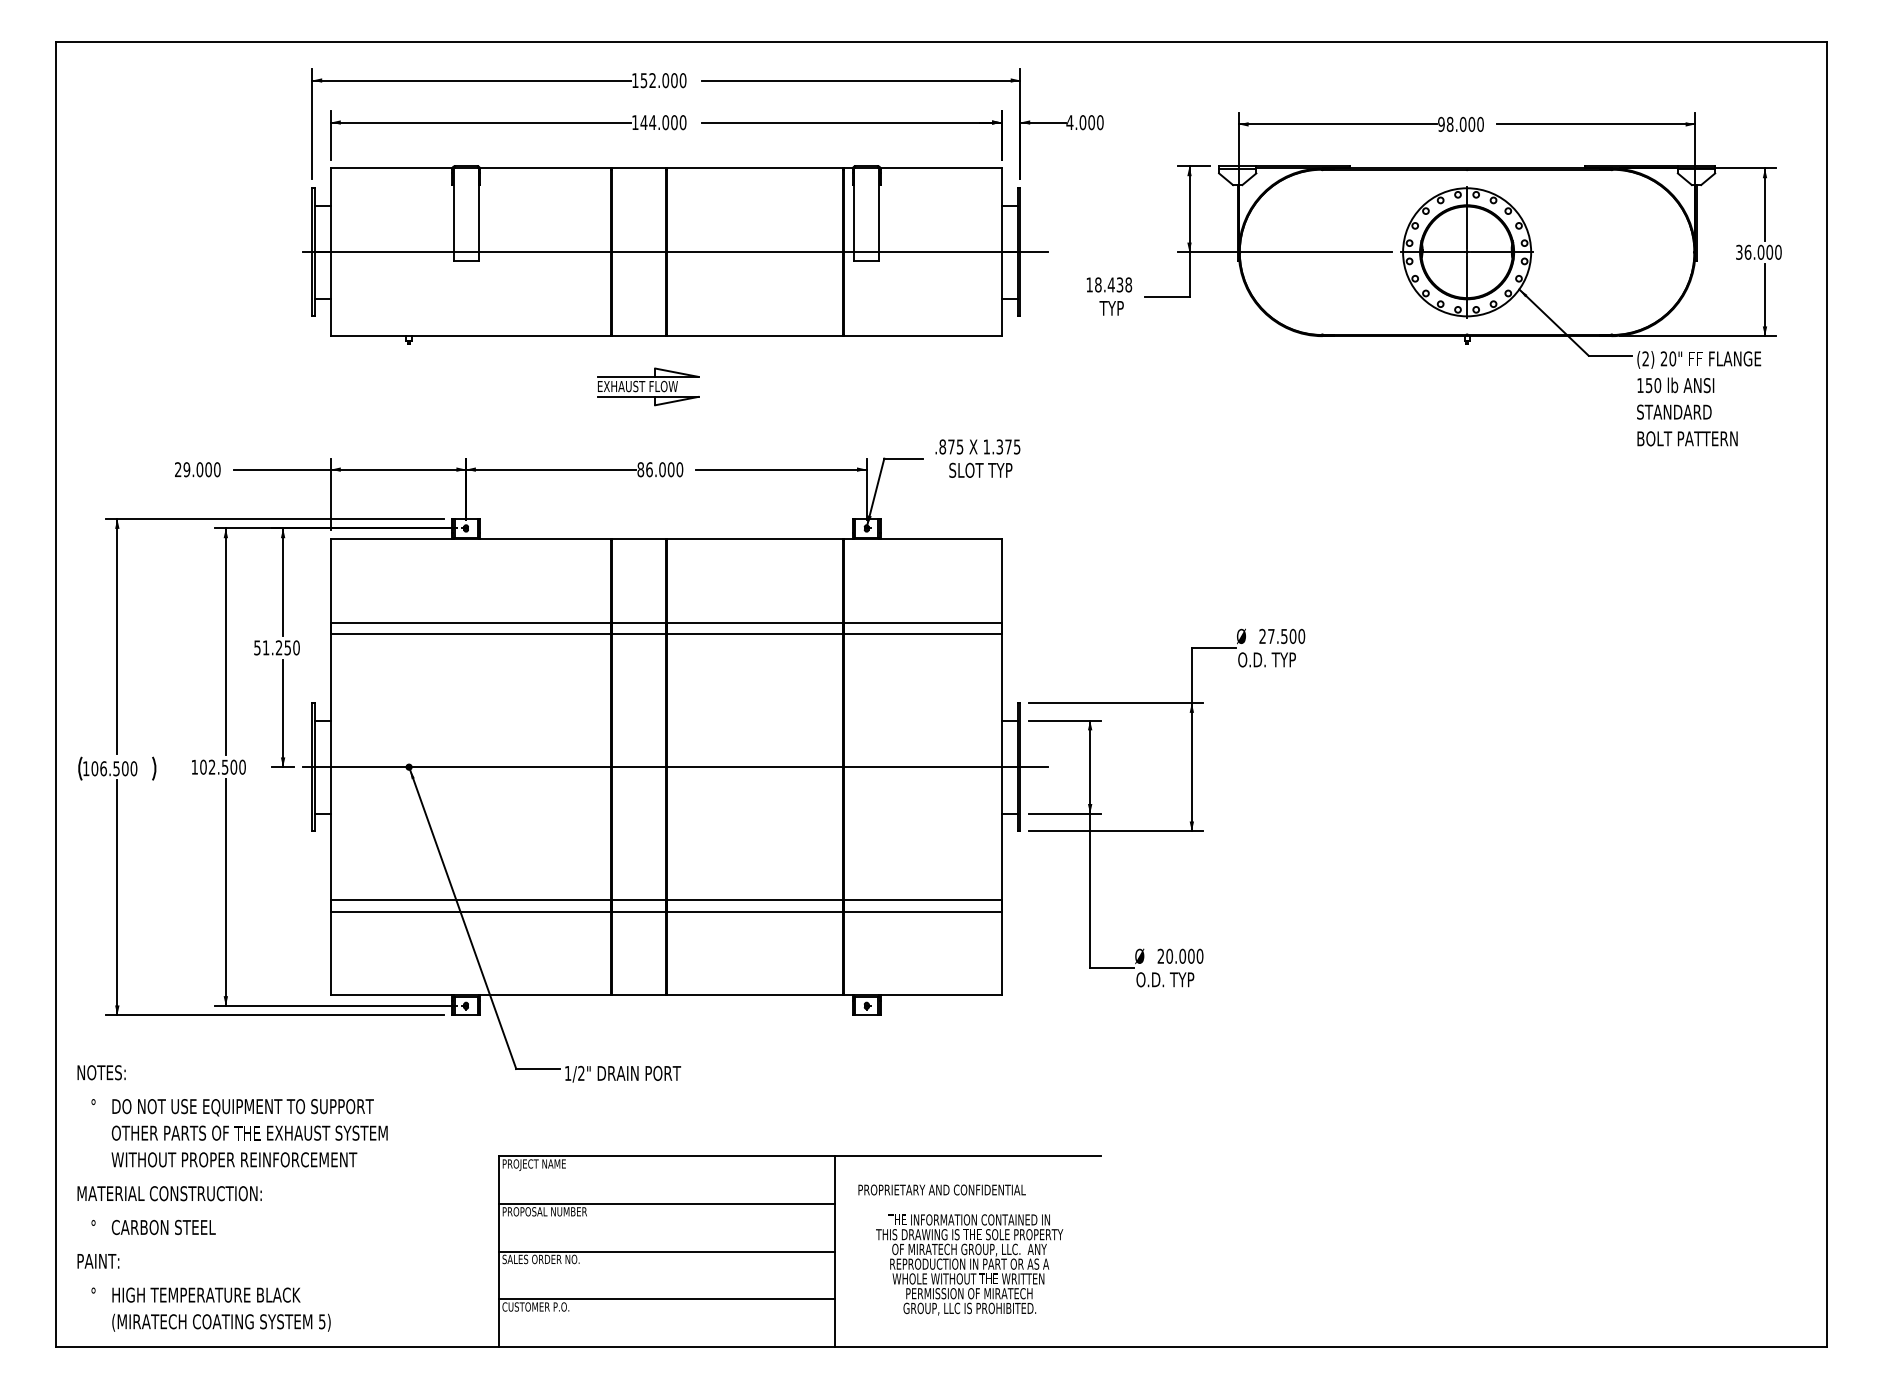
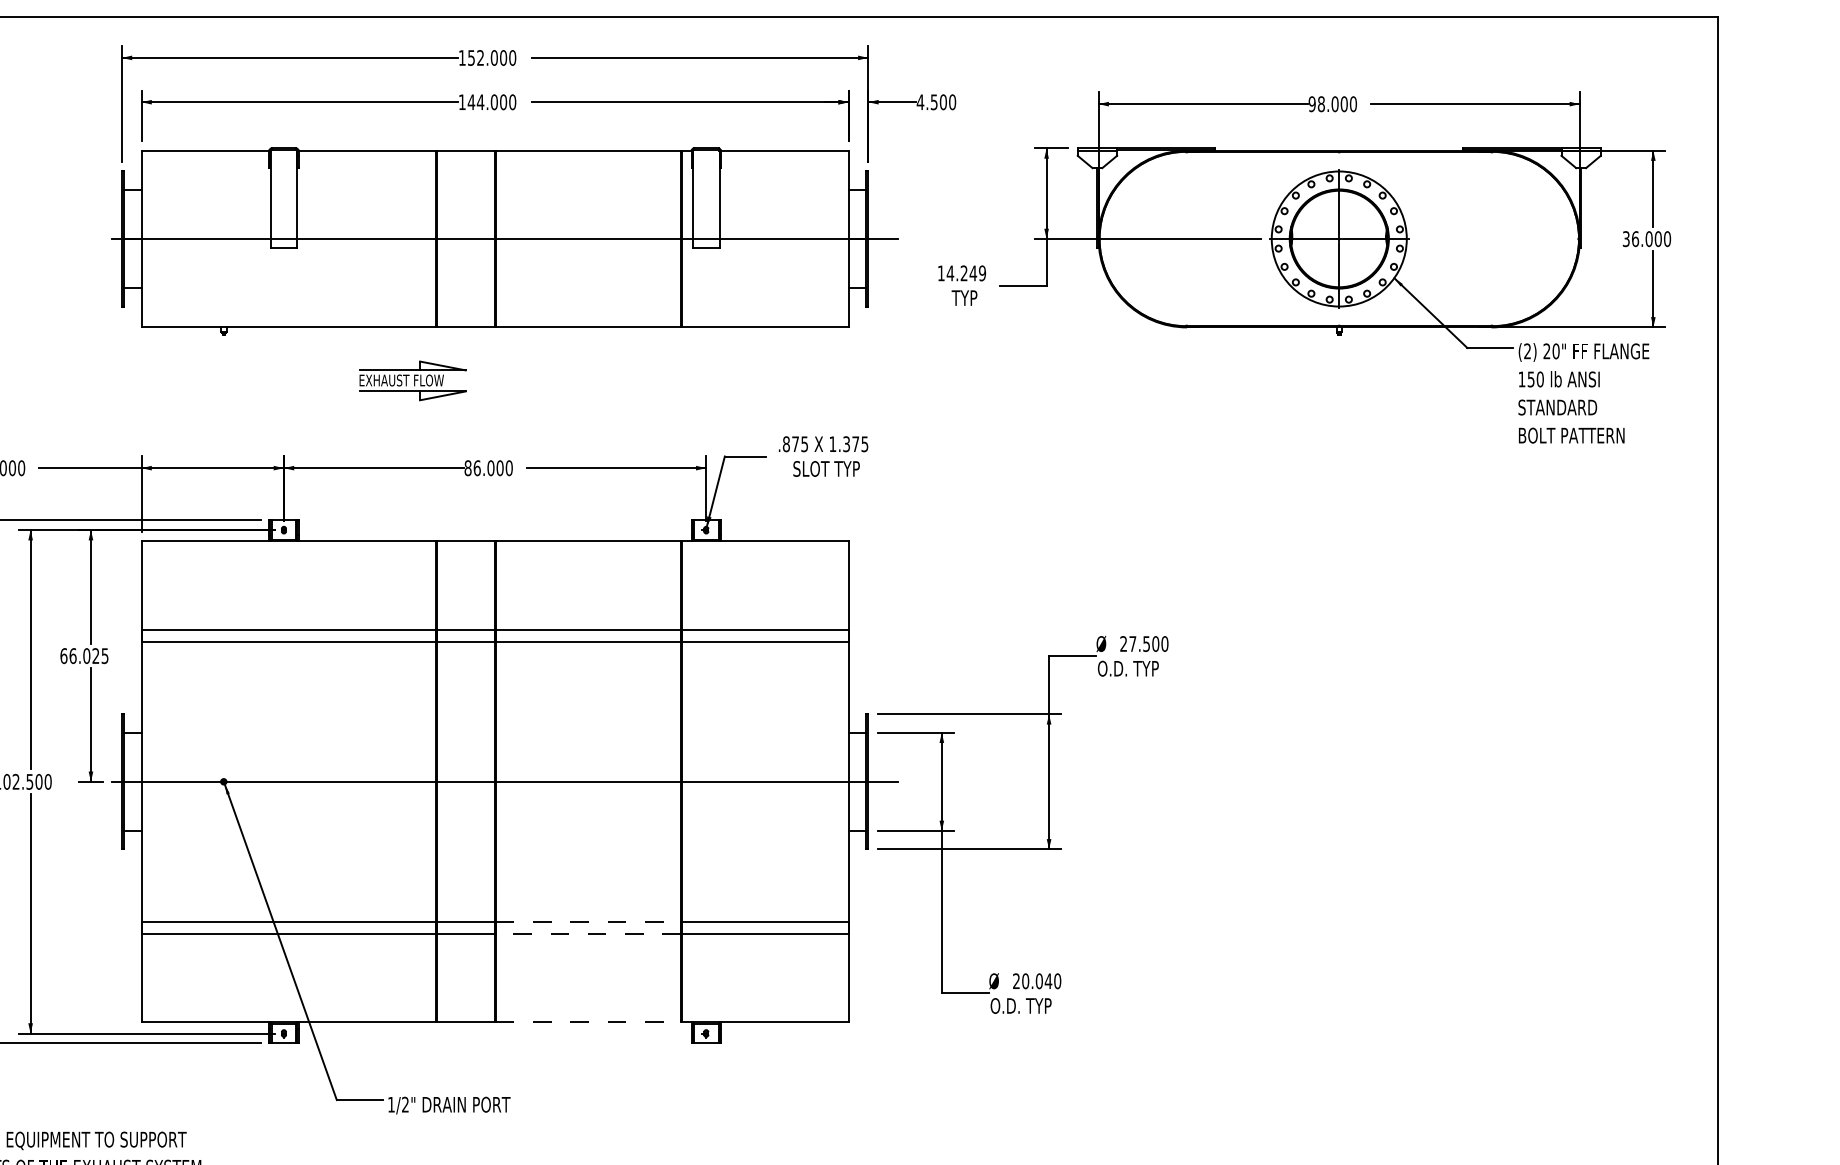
text: (1082, 122) -> (933, 102), 4.000 -> 4.500
text: (1113, 284) -> (966, 272), 18.438 -> 14.249
part: (648, 386) -> (412, 380), moved
text: (276, 647) -> (84, 655), 51.250 -> 66.025
line: (754, 899) -> (587, 921), solid -> dashed
line: (754, 911) -> (587, 933), solid -> dashed
text: (1190, 955) -> (1047, 980), 20.000 -> 20.040
line: (754, 995) -> (587, 1022), solid -> dashed

